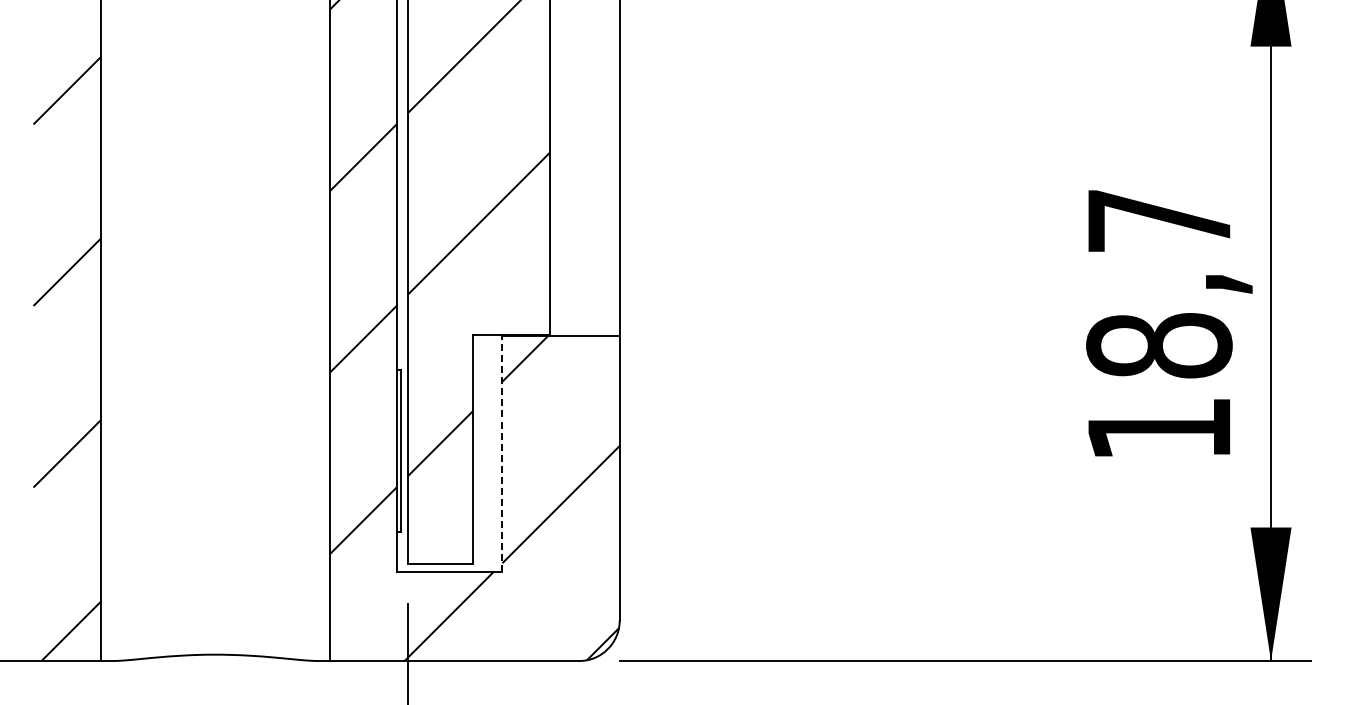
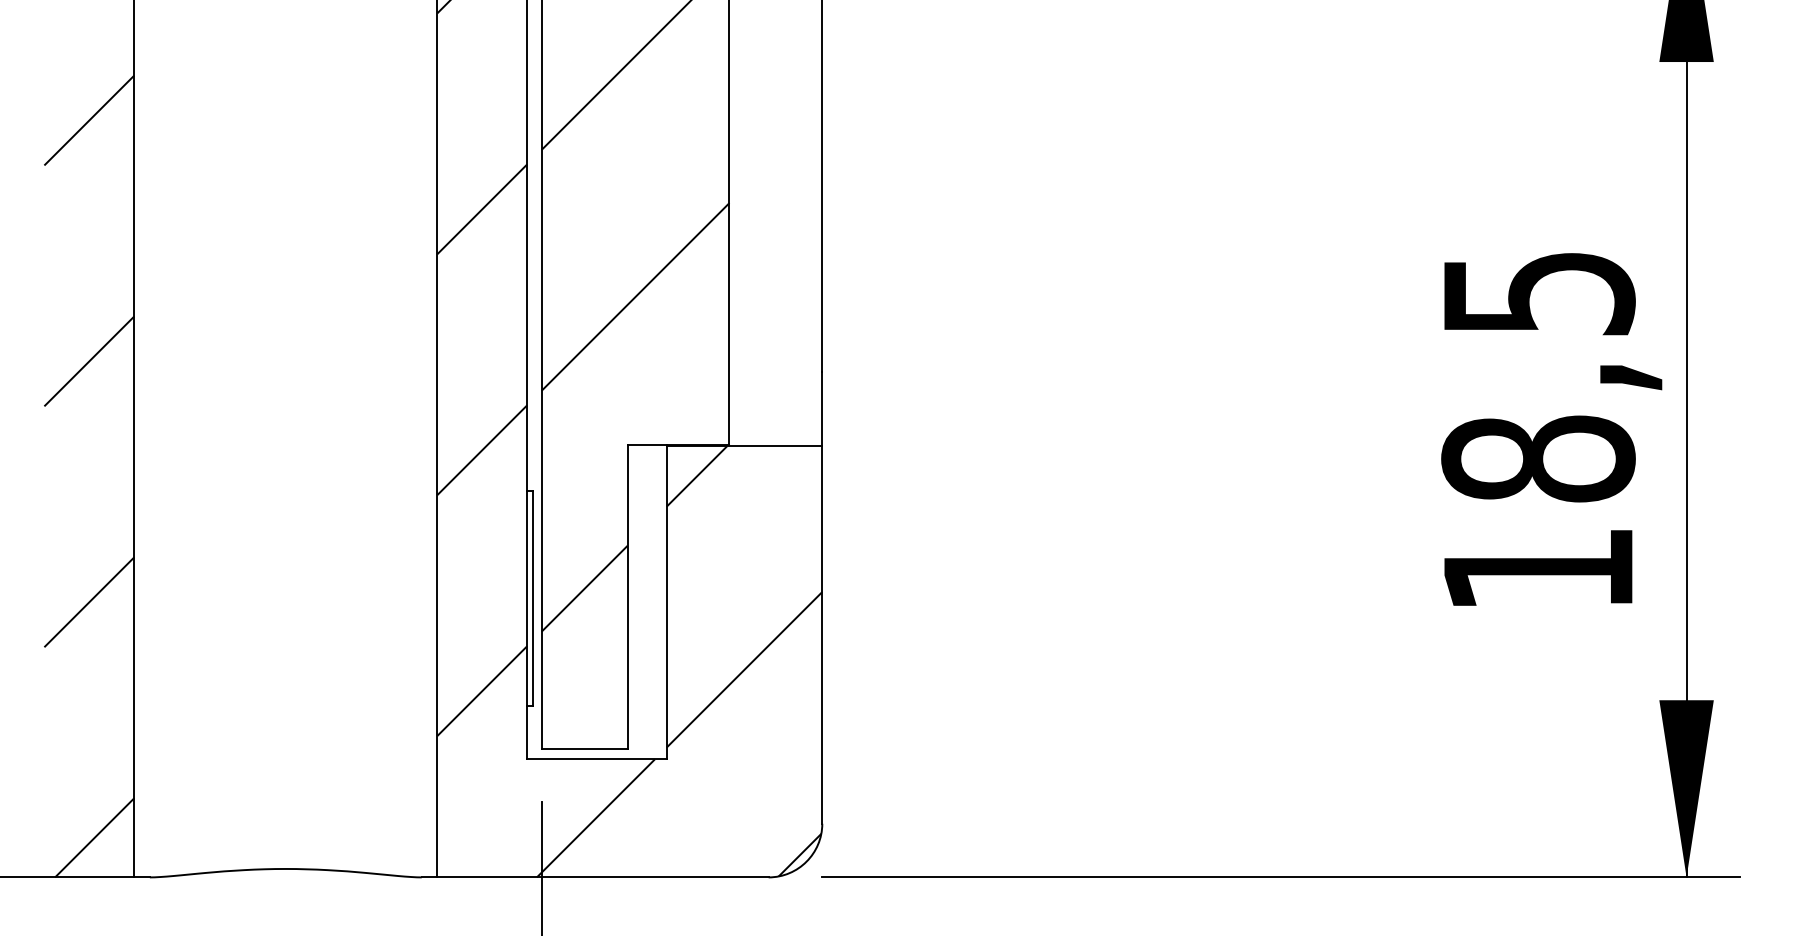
text: (1160, 221) -> (1539, 294), 18,7 -> 18,5
line: (502, 454) -> (666, 603), dashed -> solid

